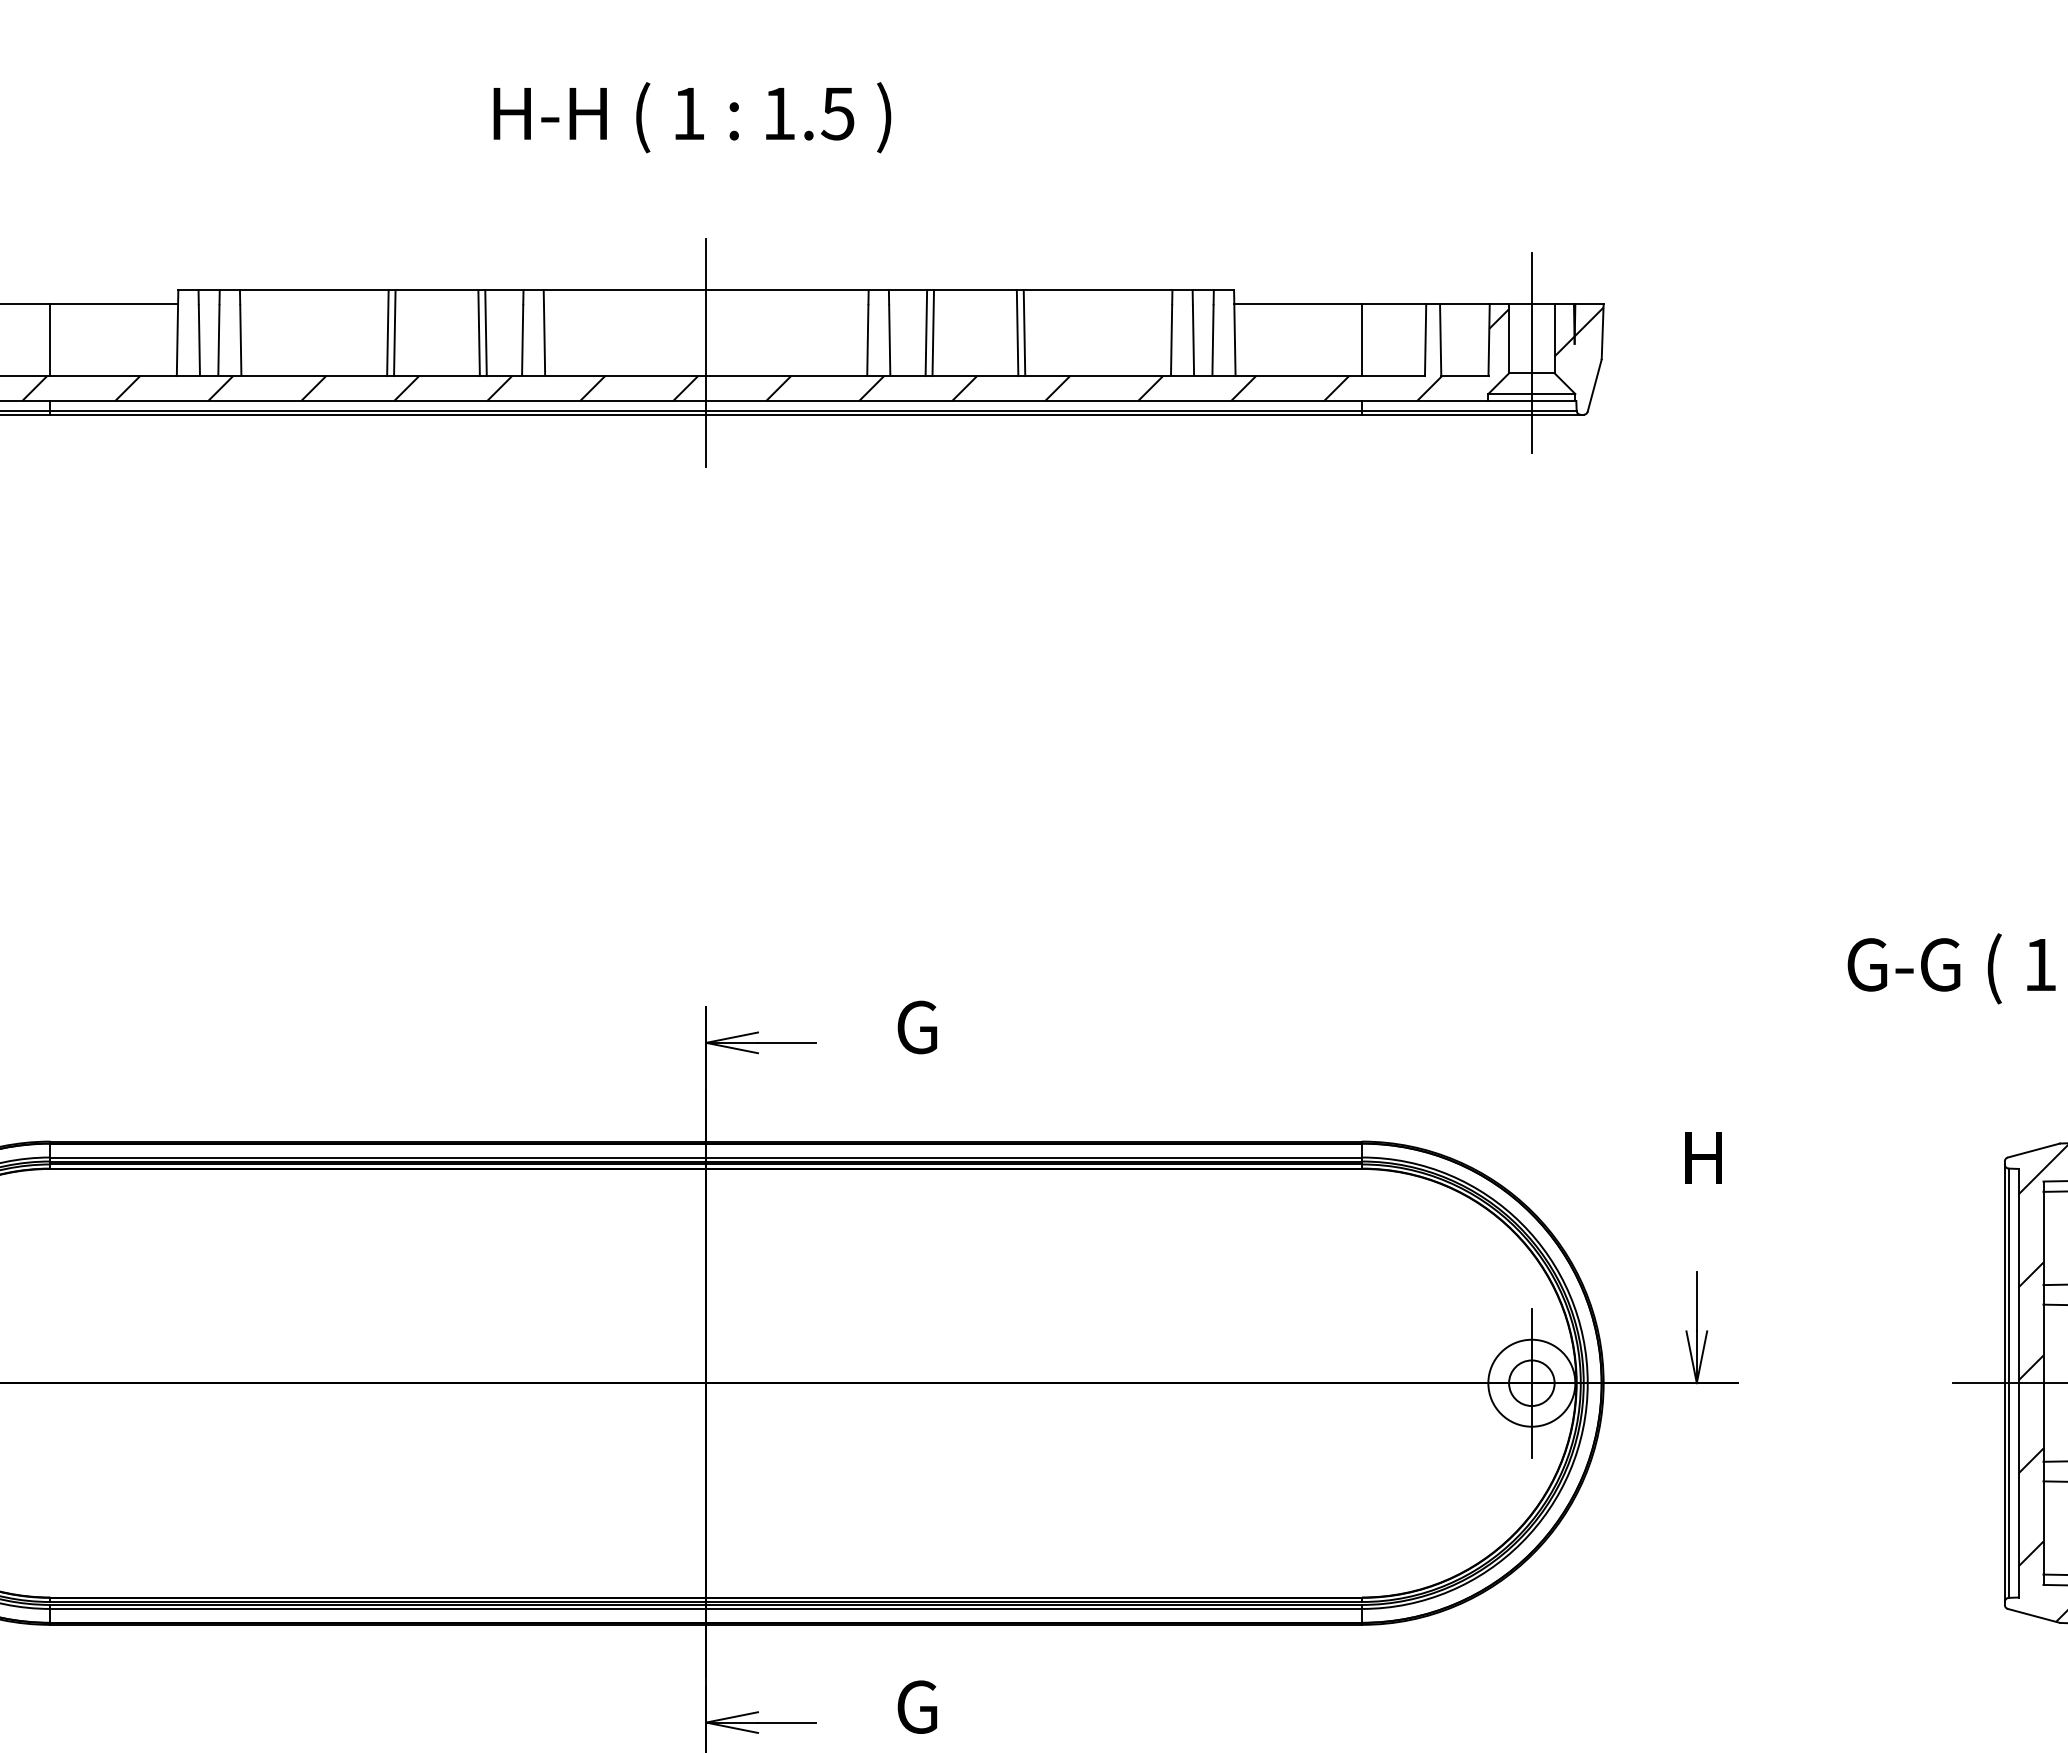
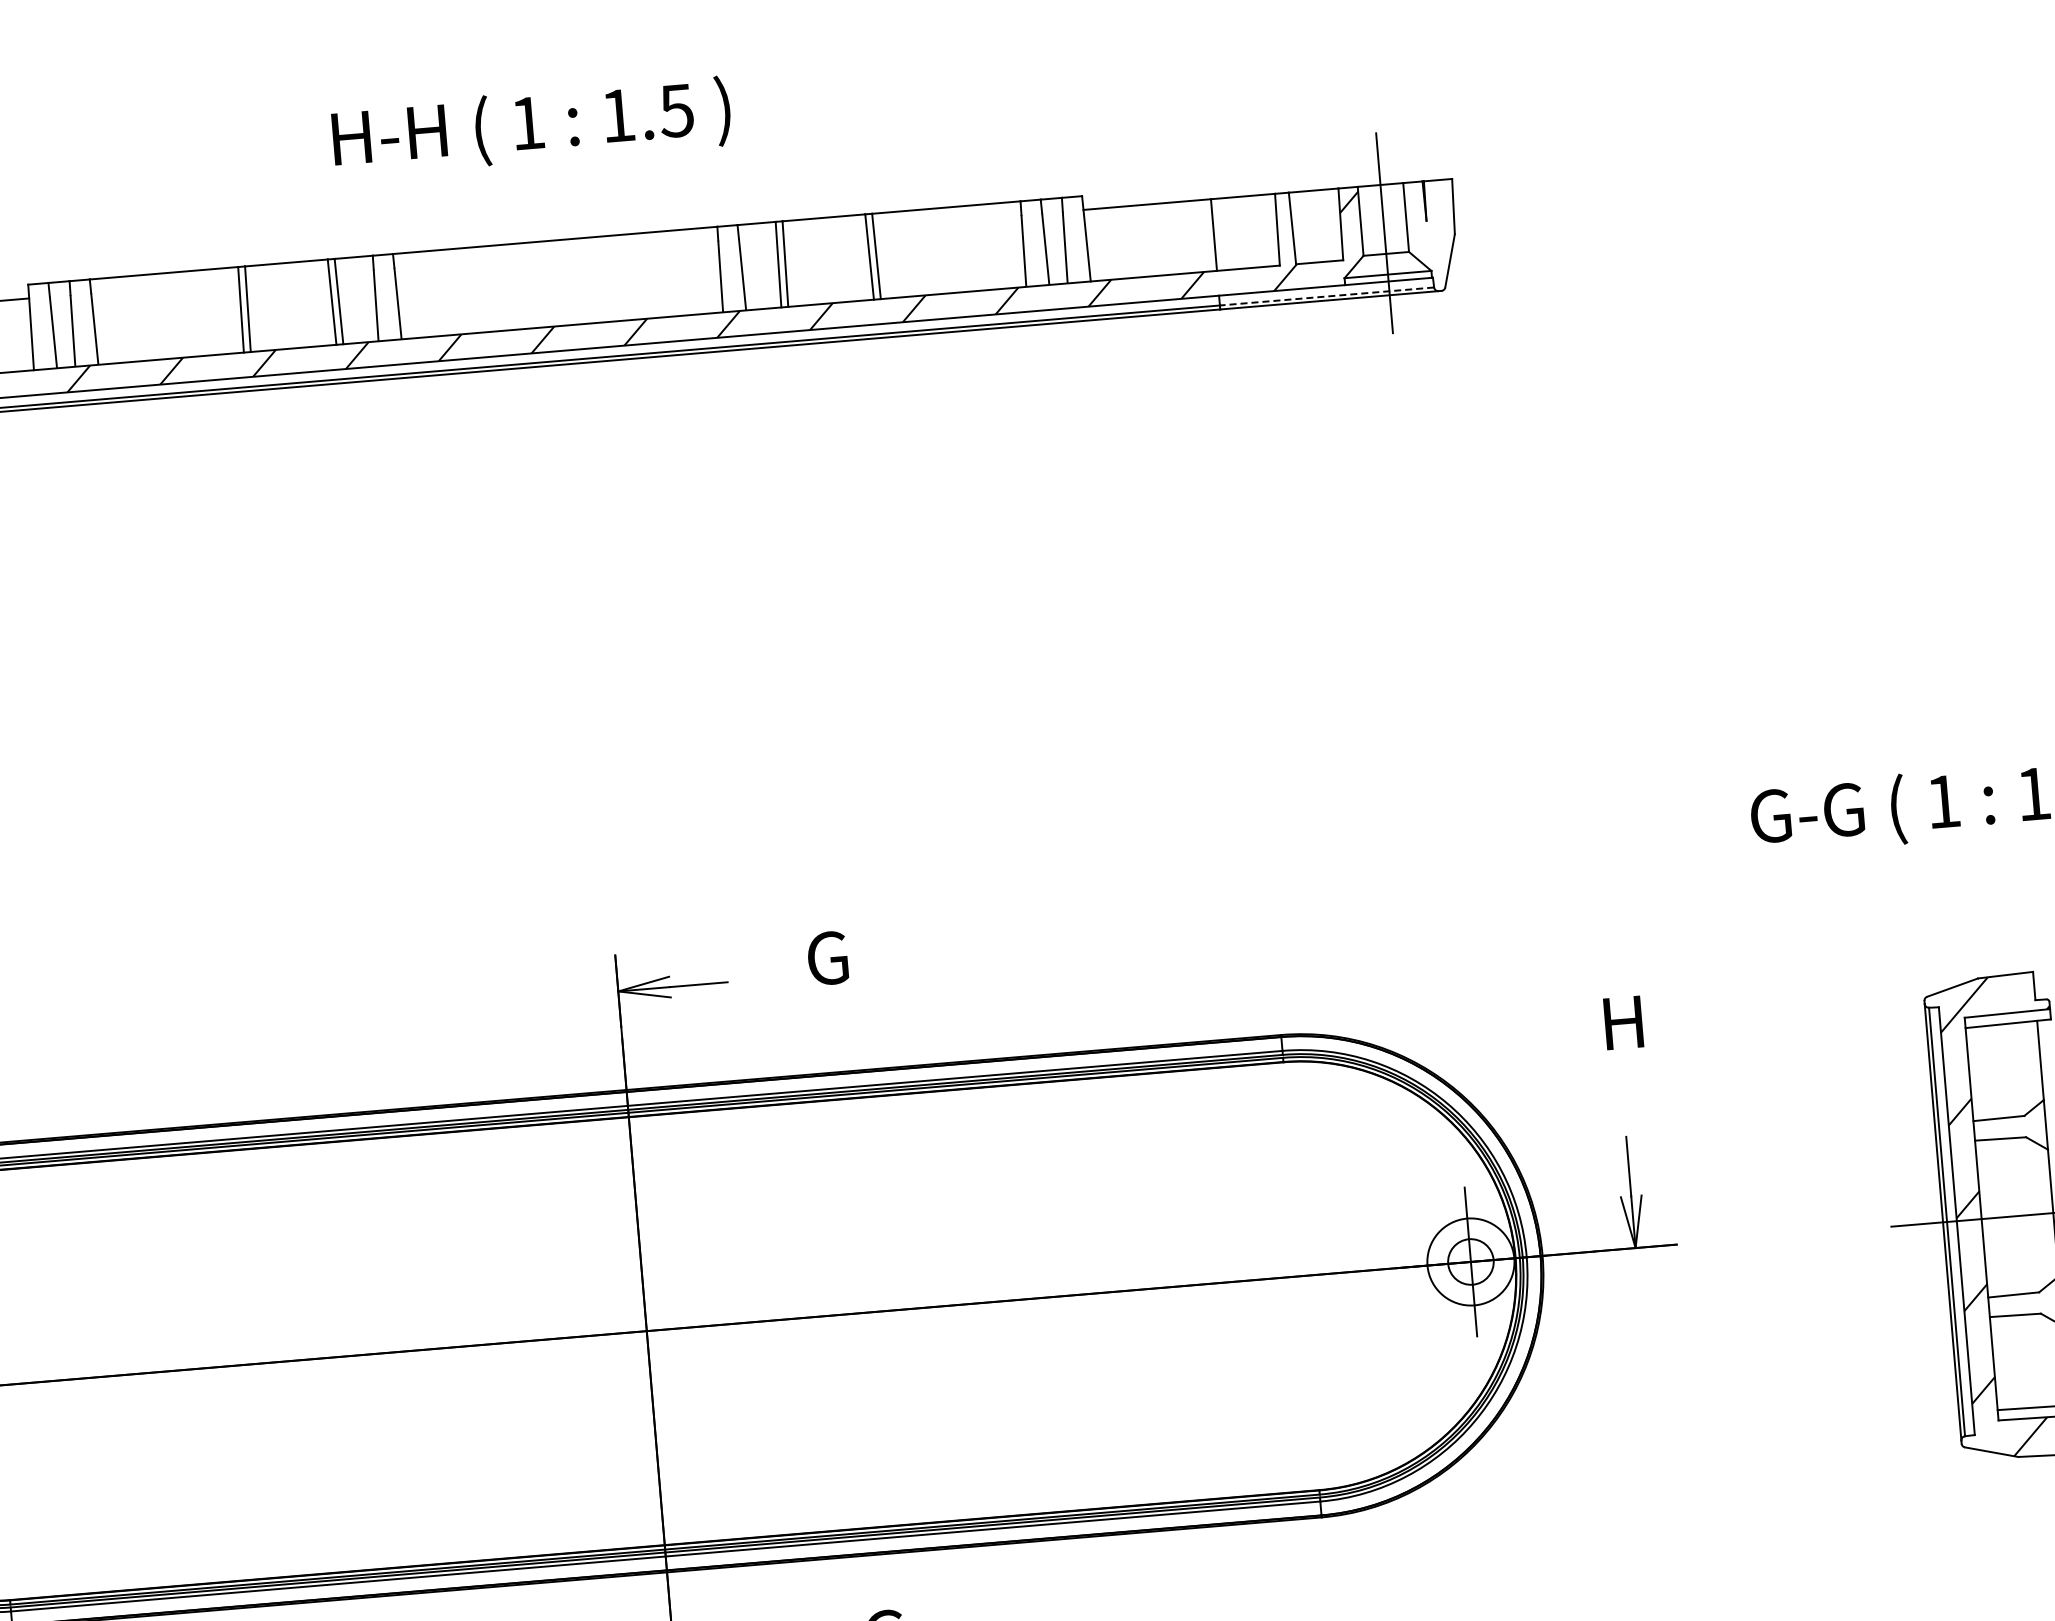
text: (692, 117) -> (531, 126), moved
hatch: (1578, 331) -> (1429, 208), removed
line: (706, 352) -> (560, 302), removed
line: (1468, 410) -> (1326, 296), solid -> dashed

